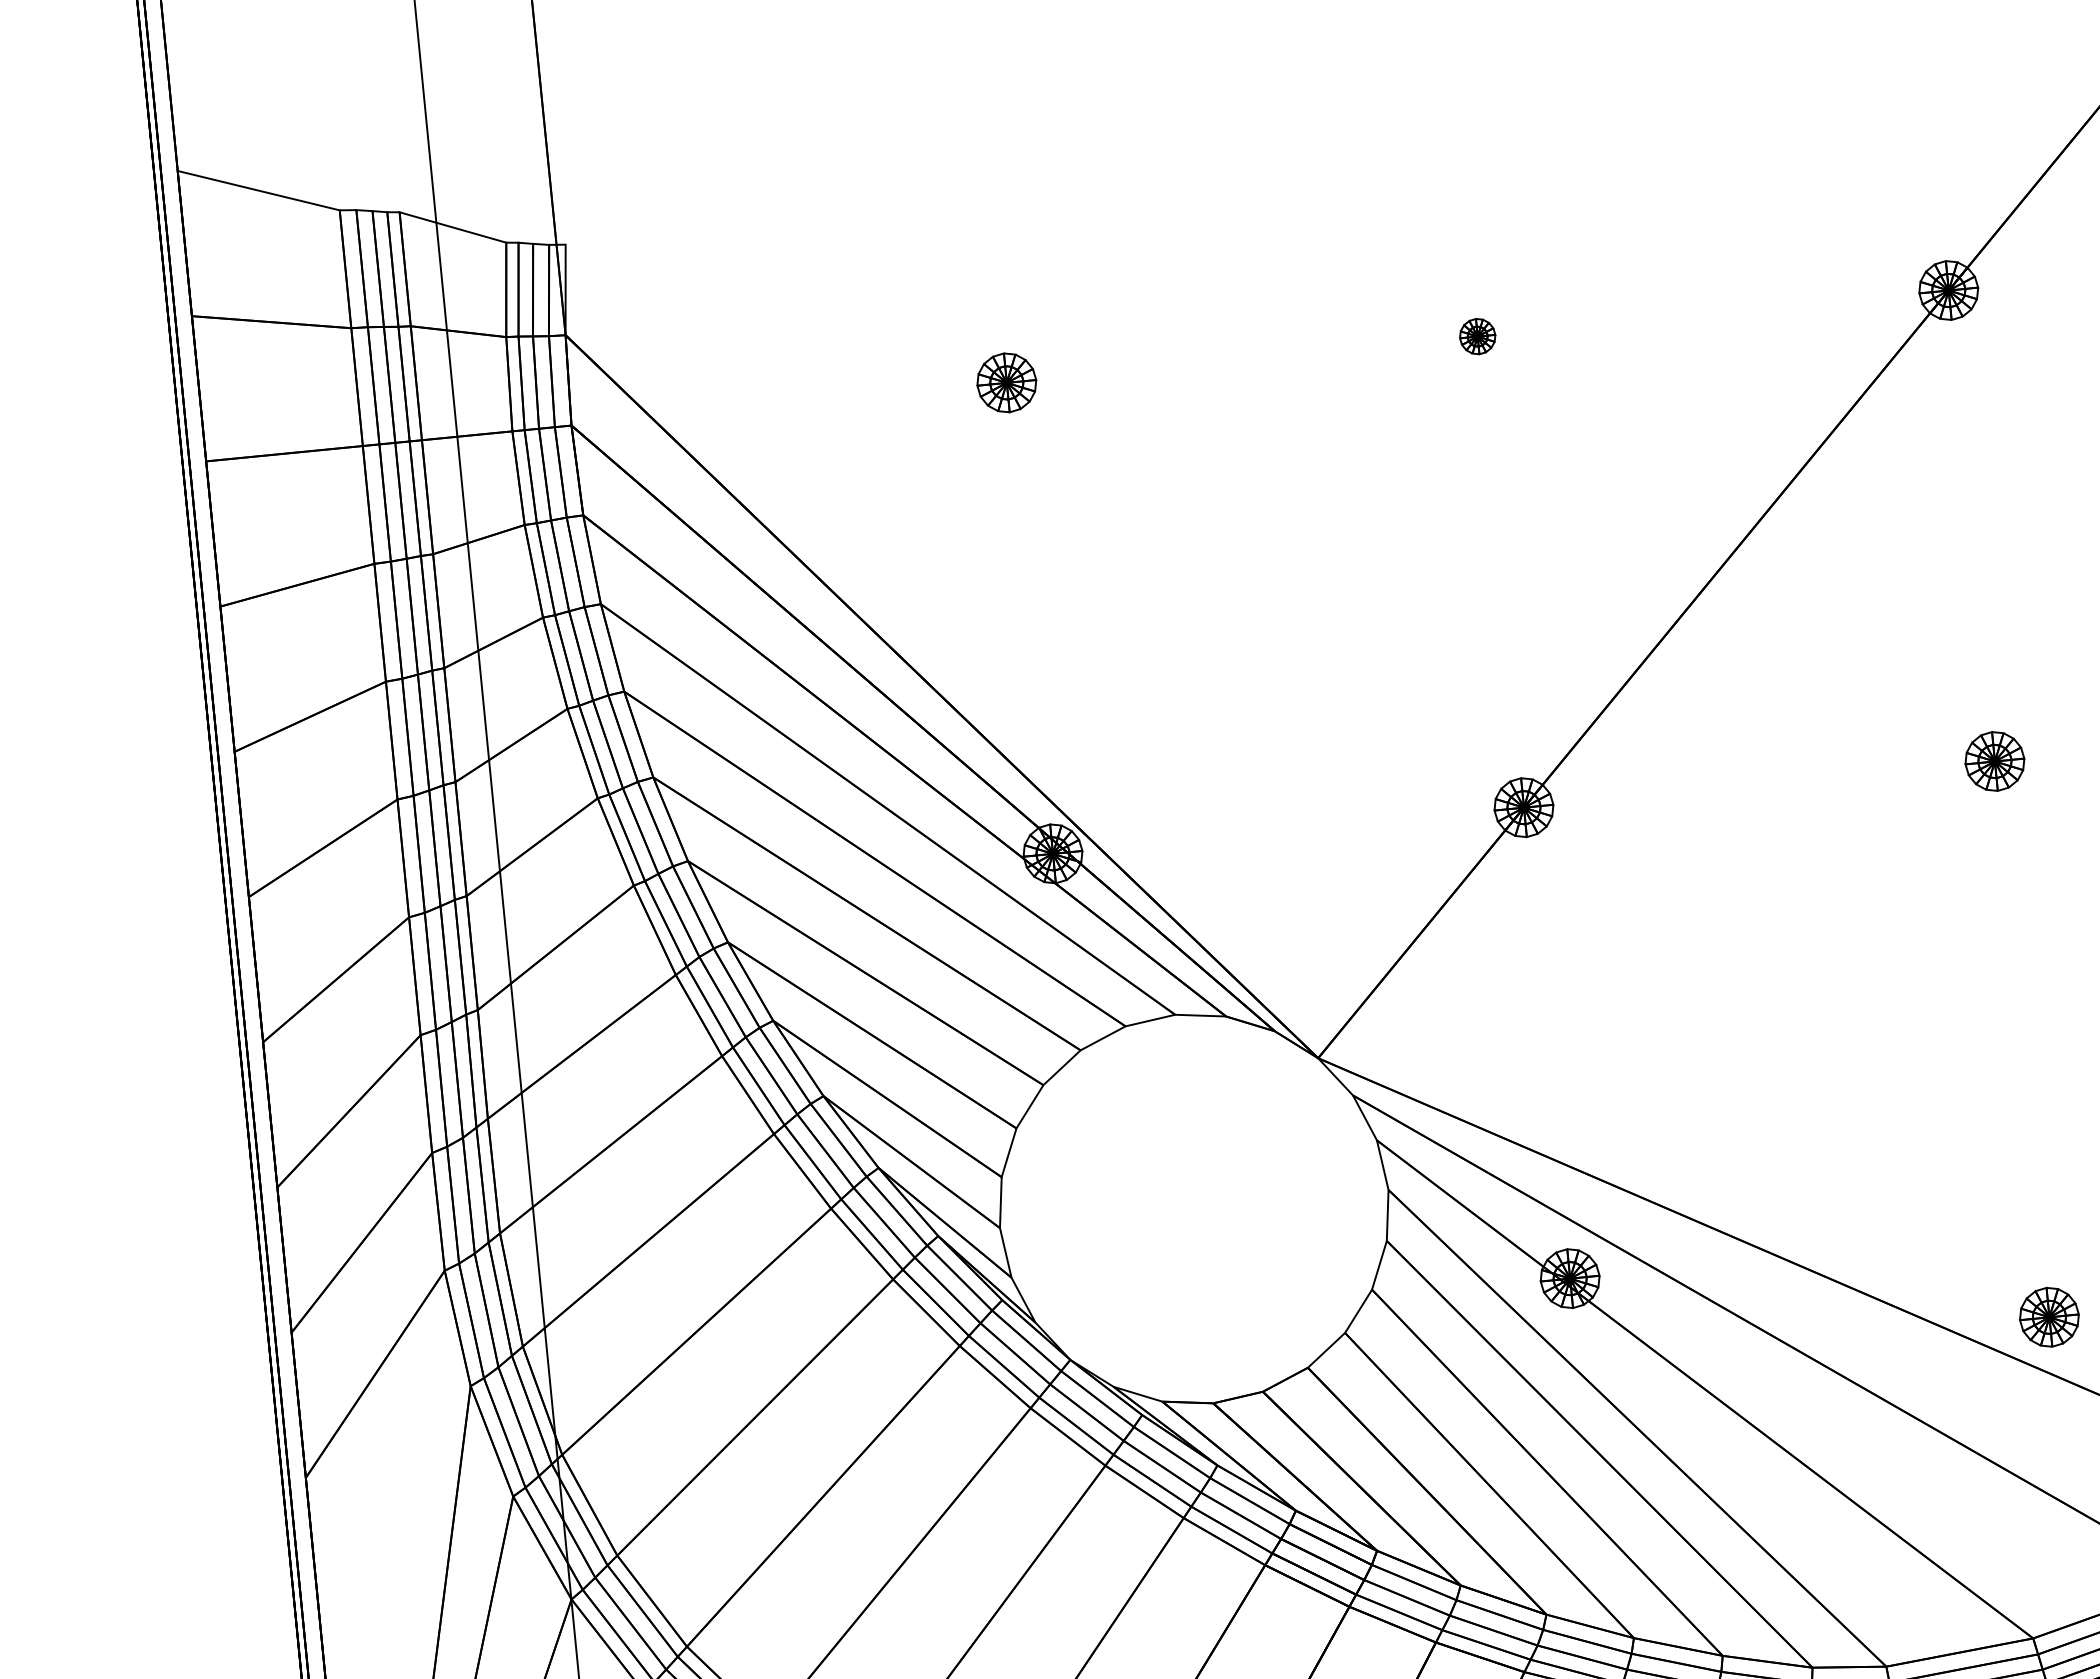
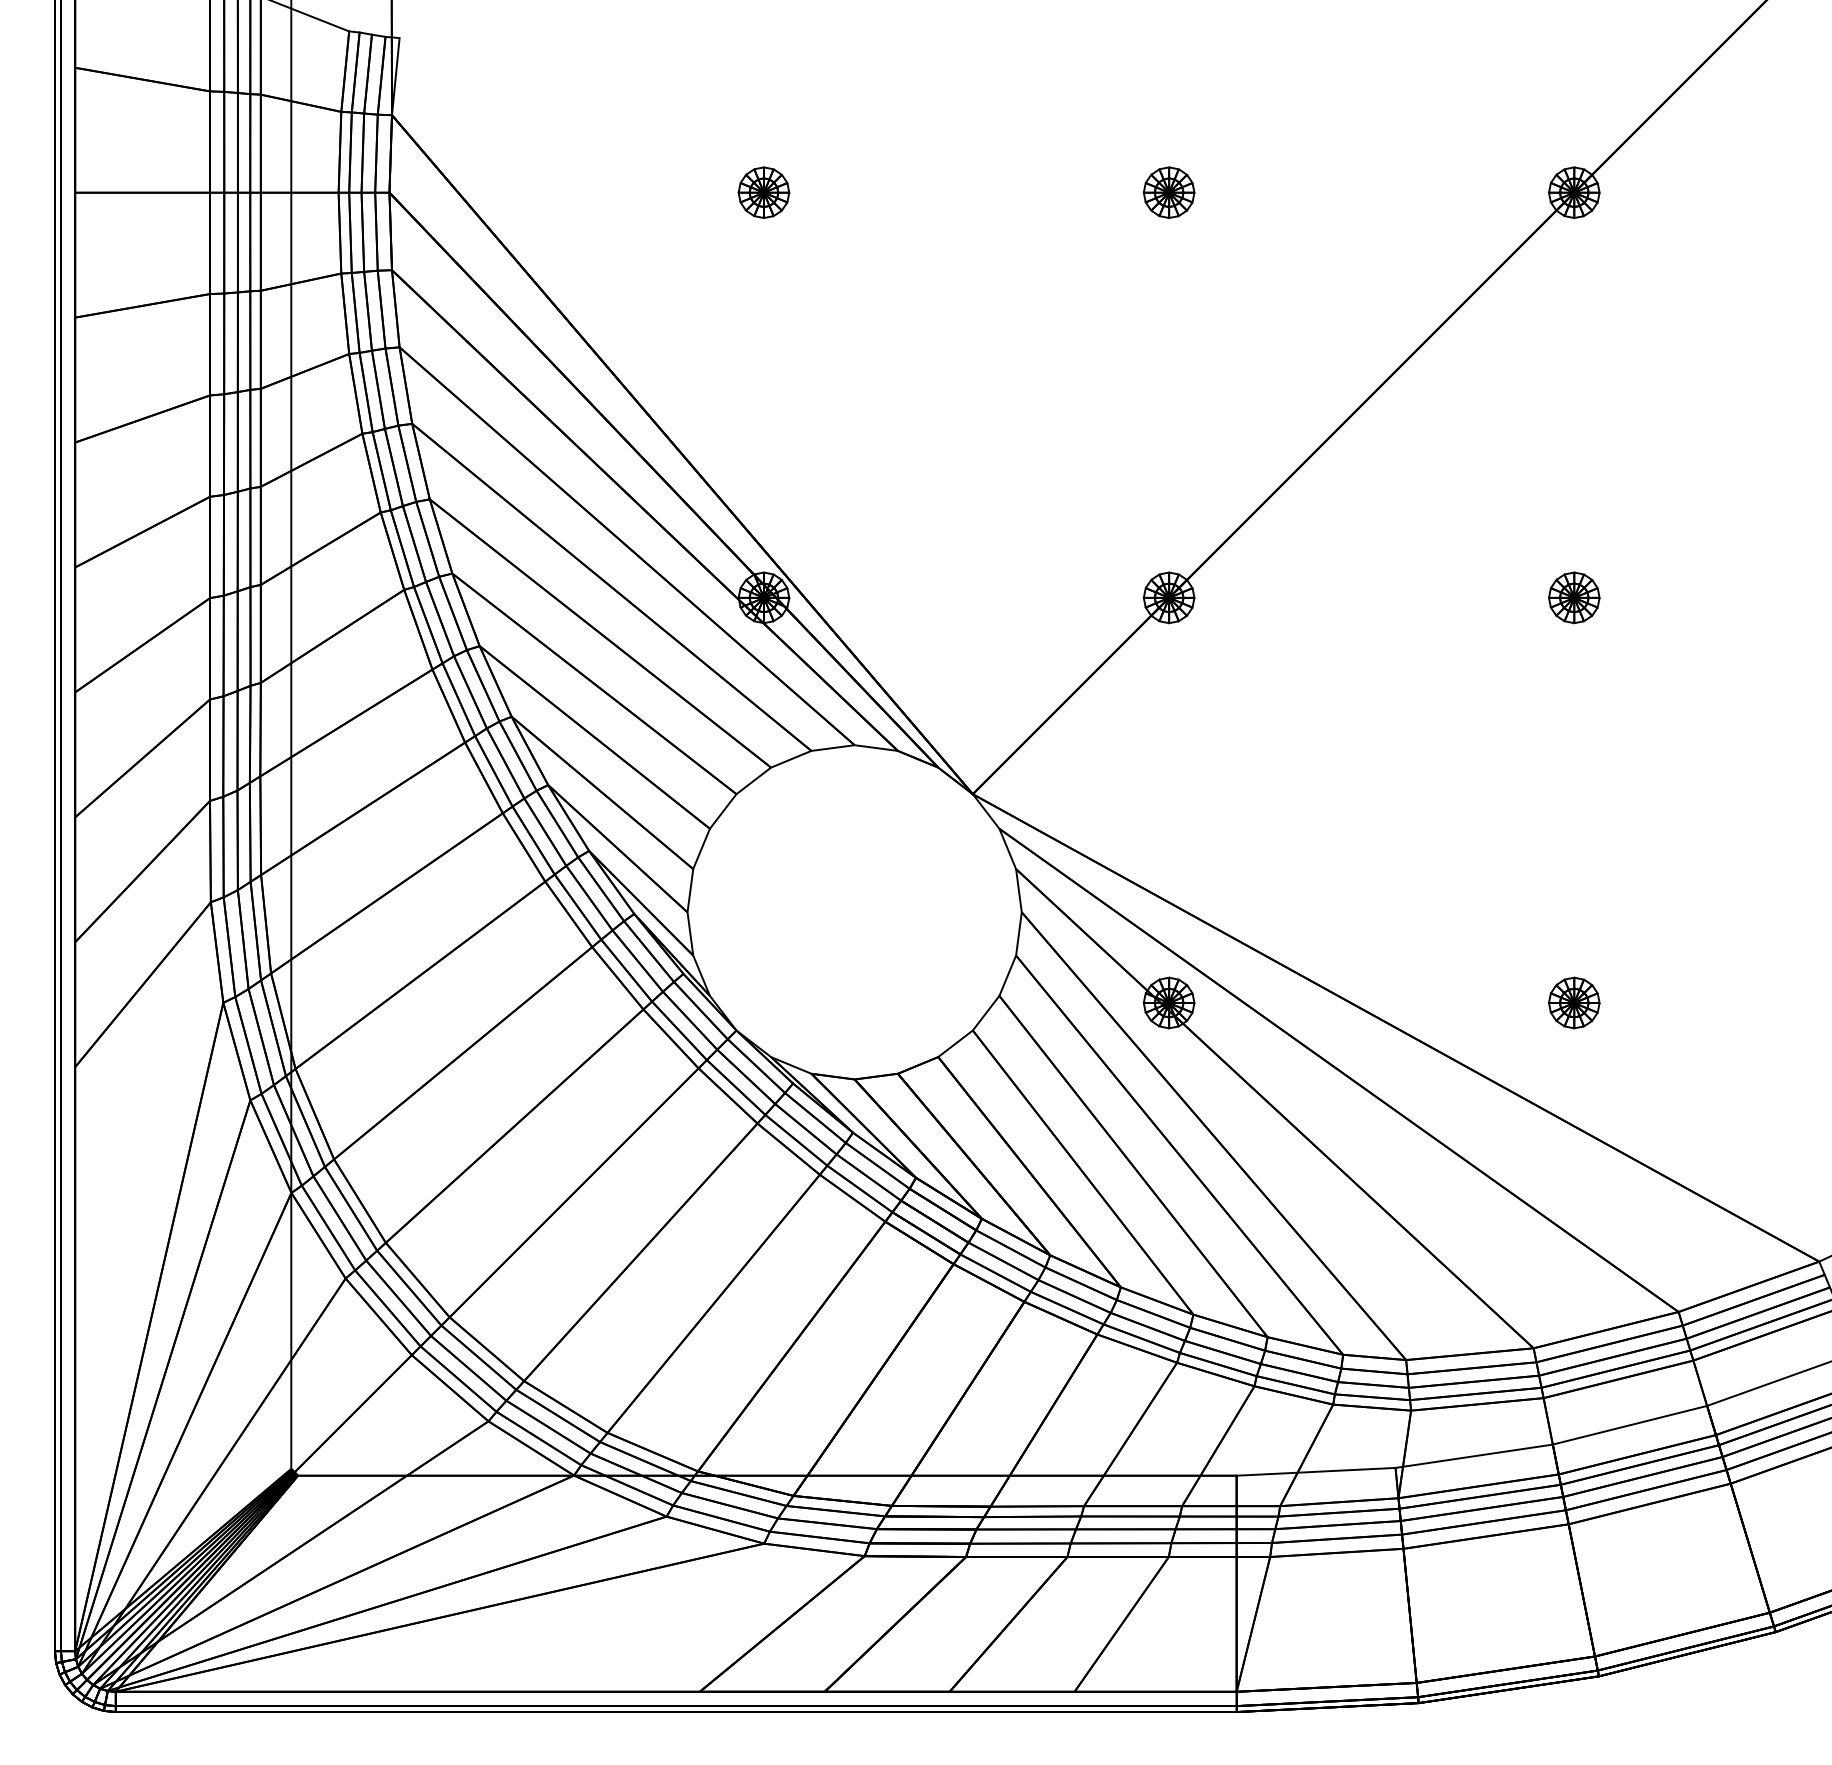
part: (1477, 336) -> (1168, 192), size x1.67
part: (2049, 1316) -> (1574, 1002), moved

